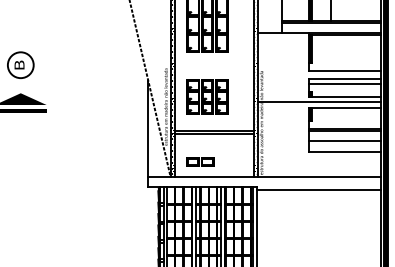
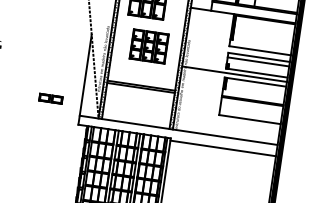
part: (207, 96) -> (149, 46), moved
line: (344, 141) -> (250, 110), removed
part: (200, 161) -> (51, 98), moved

